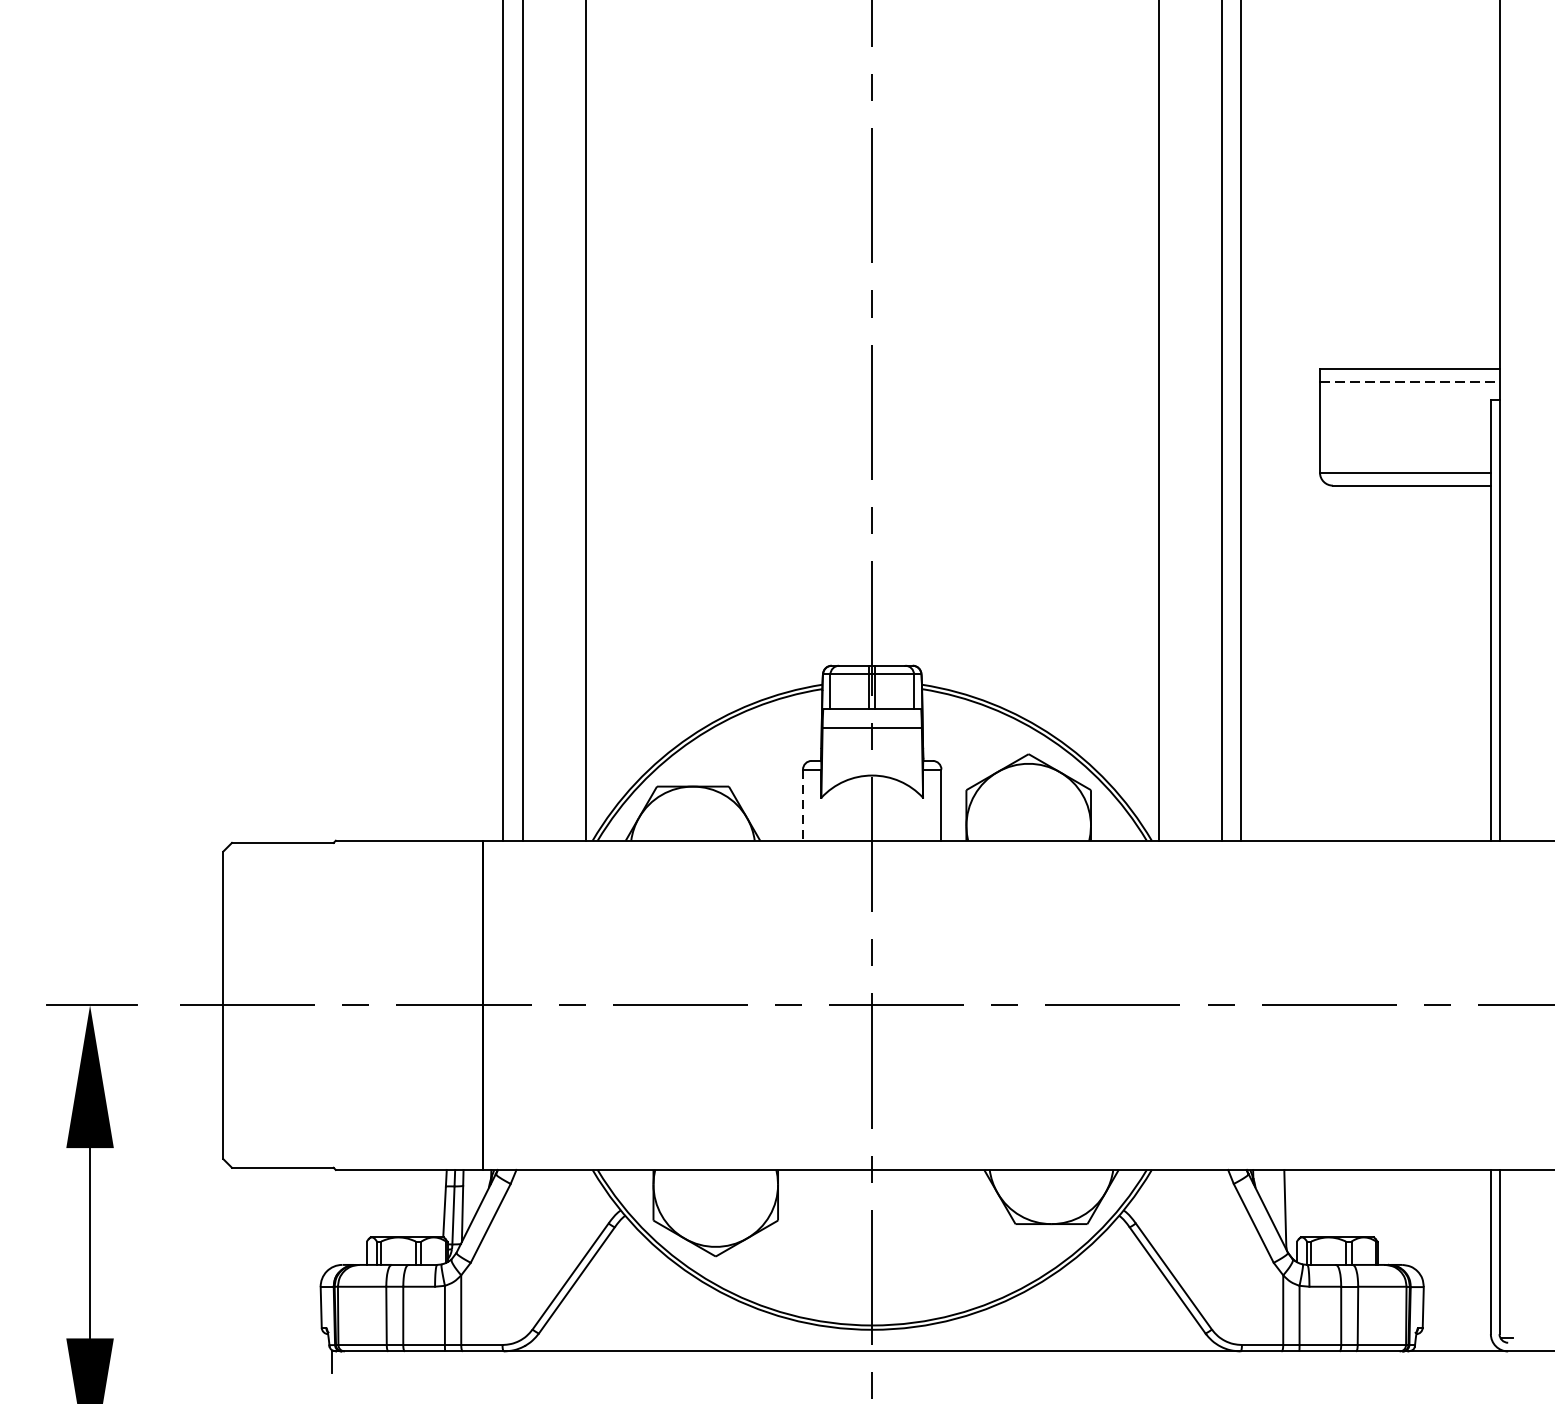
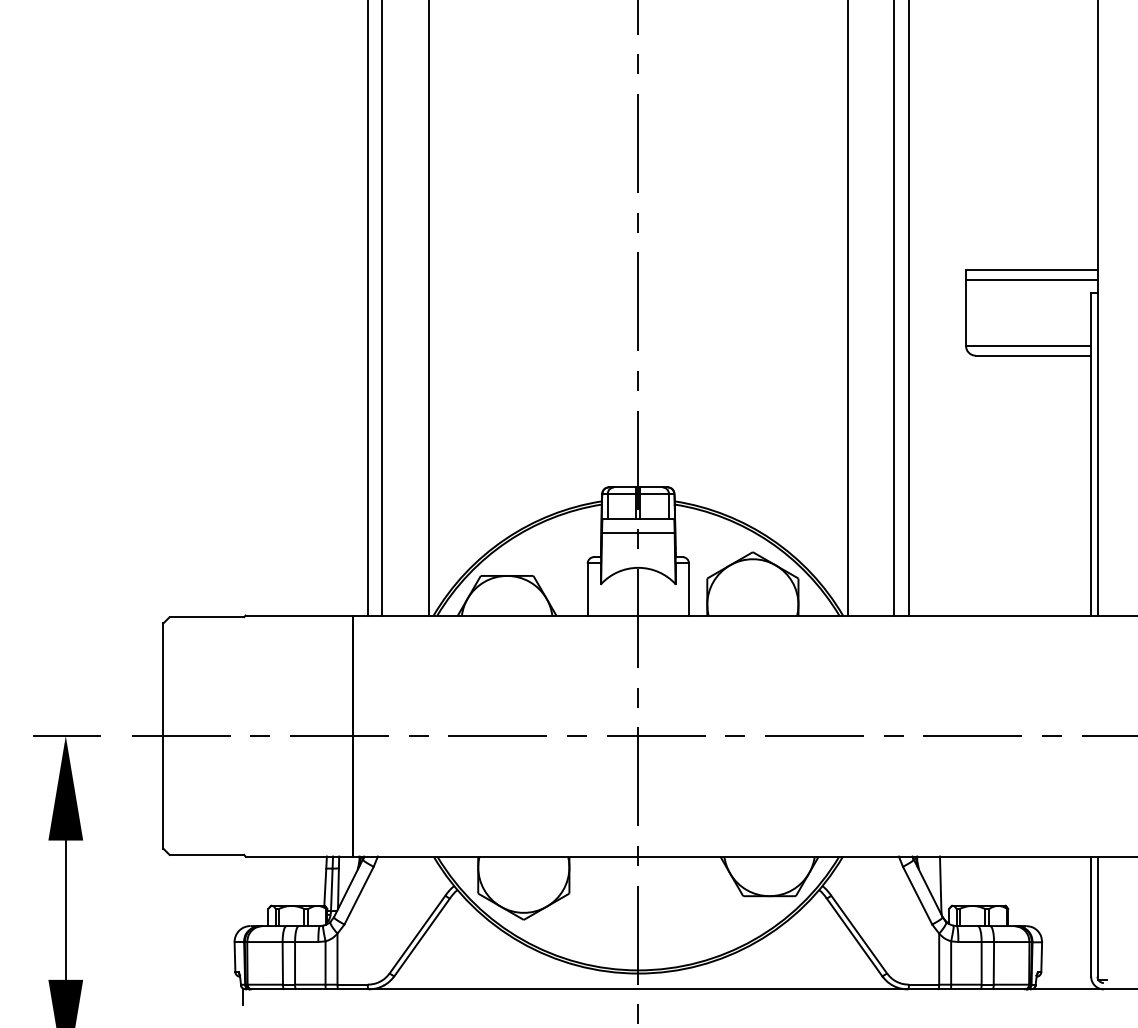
line: (1409, 381) -> (1031, 279), dashed -> solid
line: (802, 806) -> (587, 590), dashed -> solid

